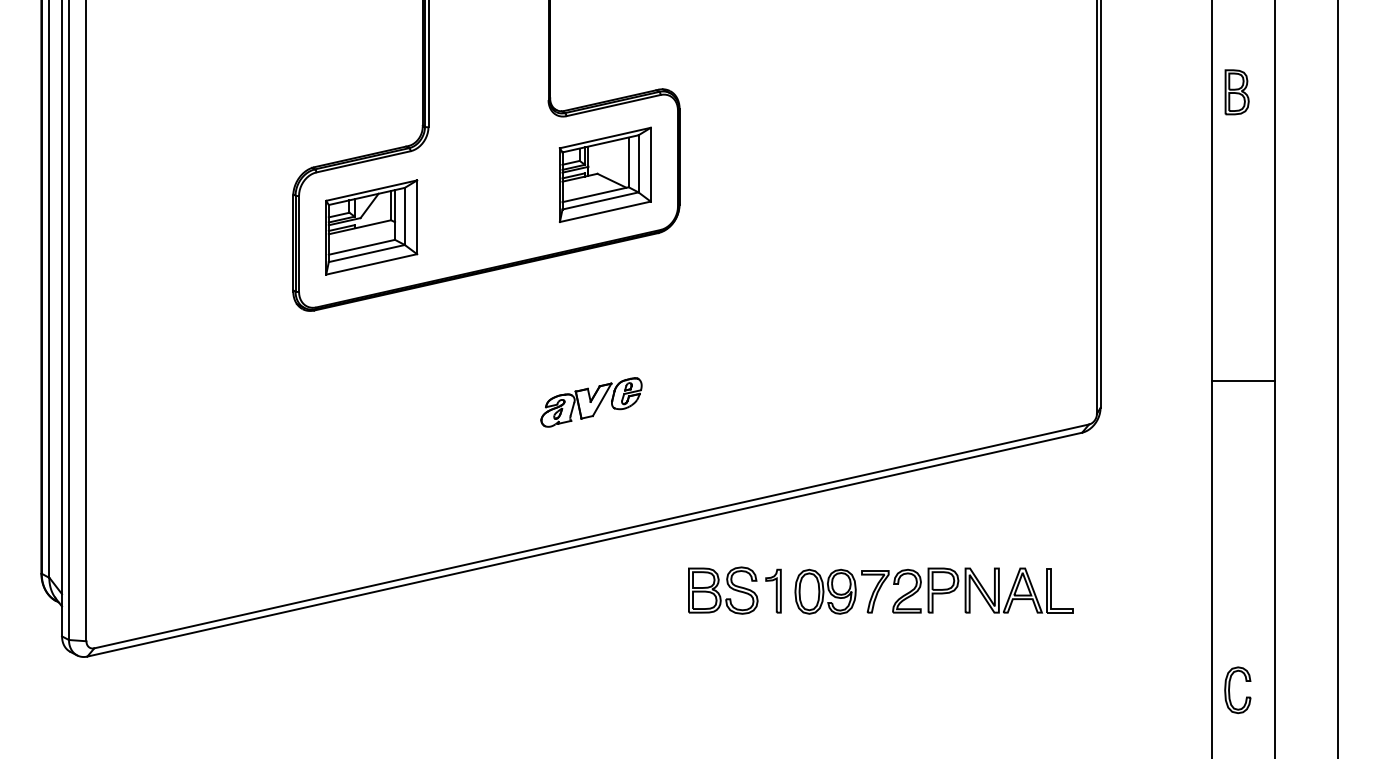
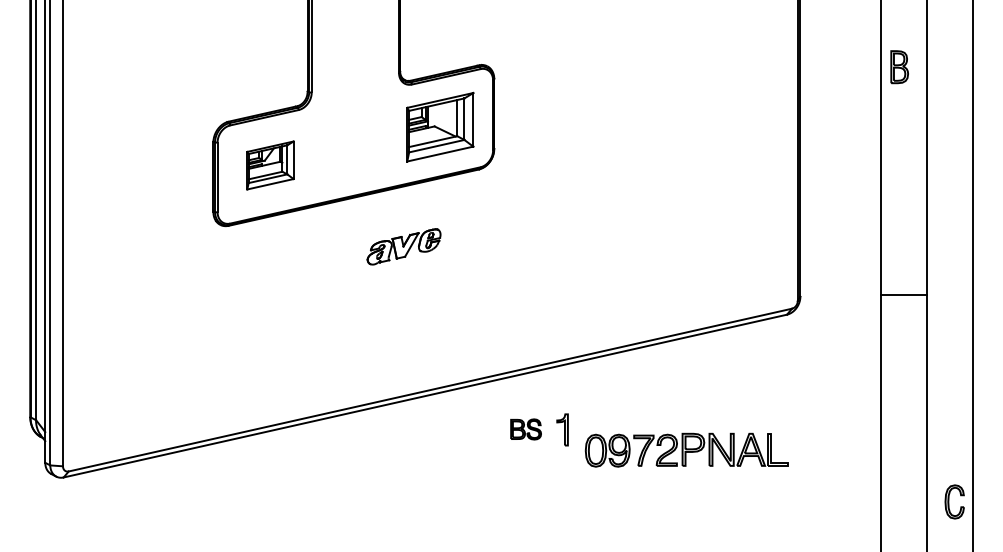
part: (371, 227) -> (270, 165), size x0.7
line: (1242, 381) -> (903, 294), moved
part: (591, 402) -> (404, 246), moved
part: (723, 590) -> (526, 429), size x0.6
part: (933, 590) -> (686, 449), moved
part: (1230, 687) -> (949, 499), moved

